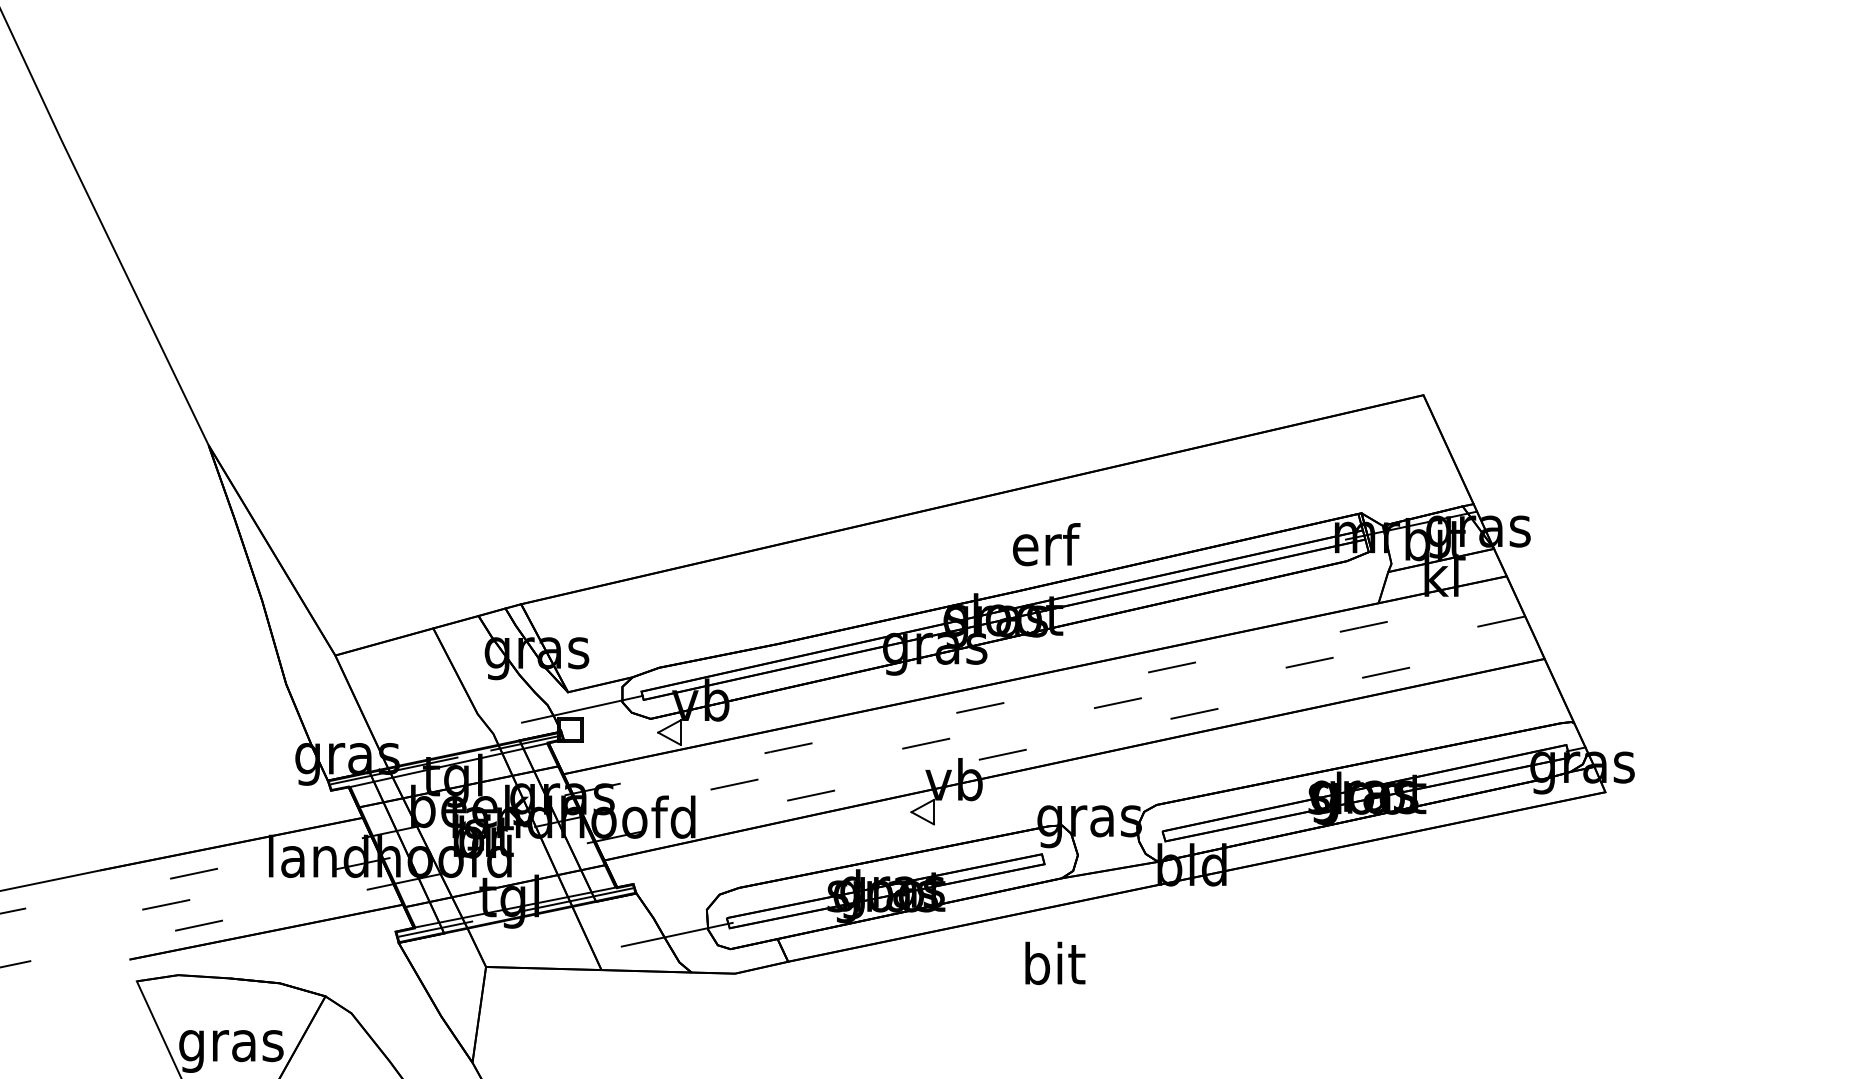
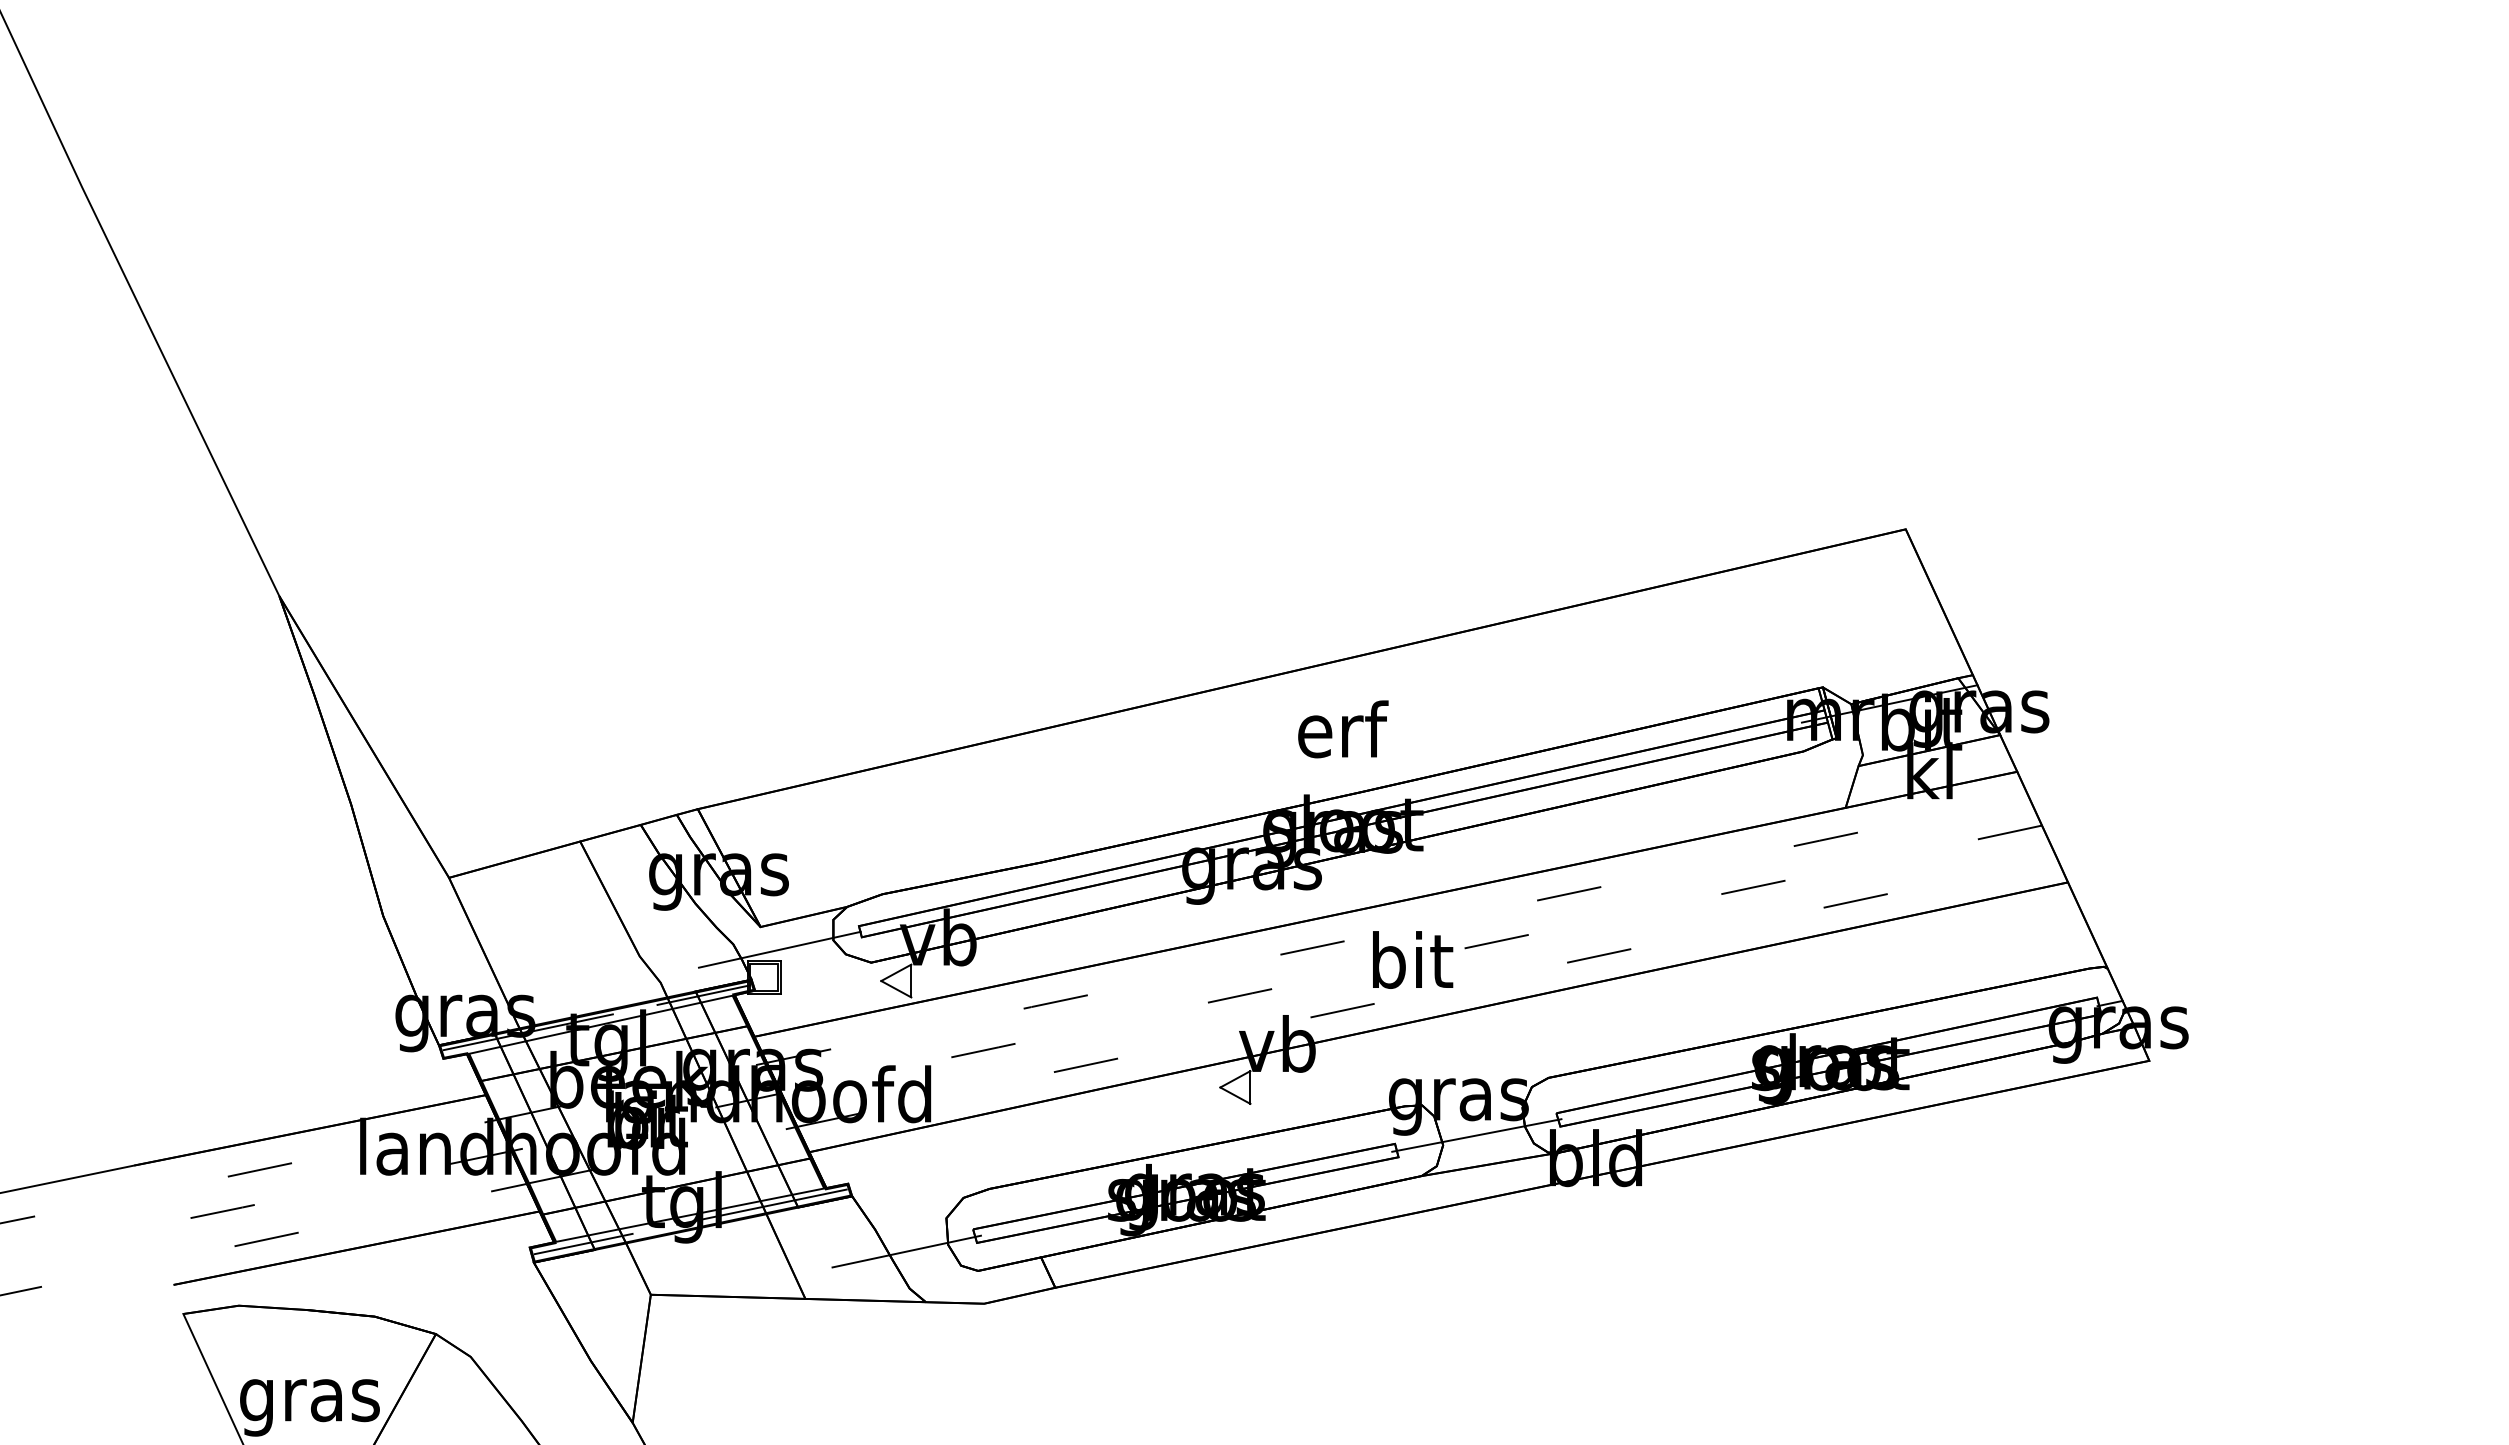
text: (1046, 544) -> (1343, 729), moved
line: (1102, 848) -> (1476, 1135), added
text: (1055, 963) -> (1413, 959), moved

